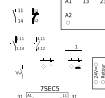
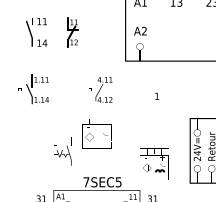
text: (39, 43) -> (101, 89), moved
part: (74, 63) -> (153, 161), moved
part: (18, 71) -> (62, 151), moved

